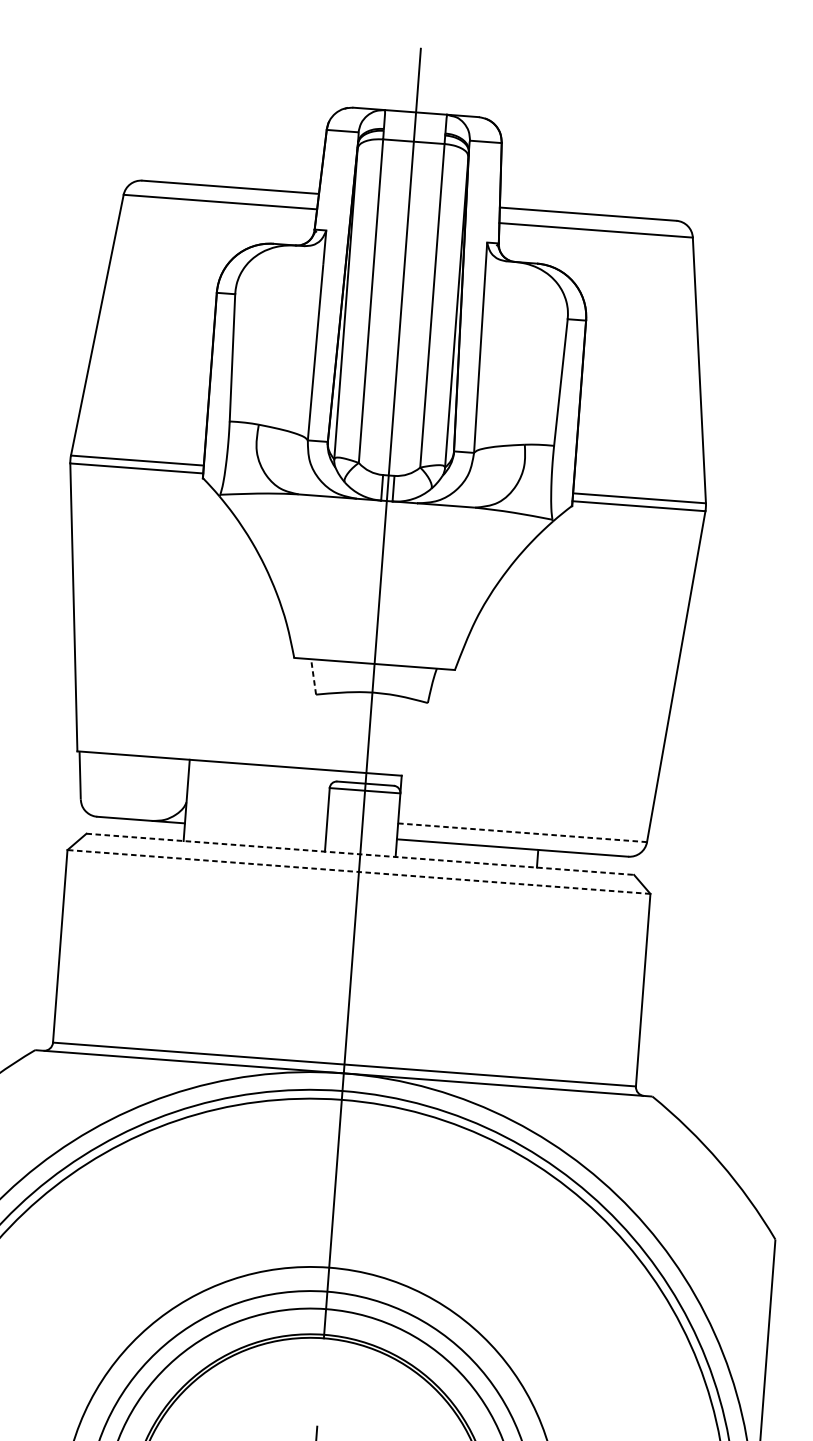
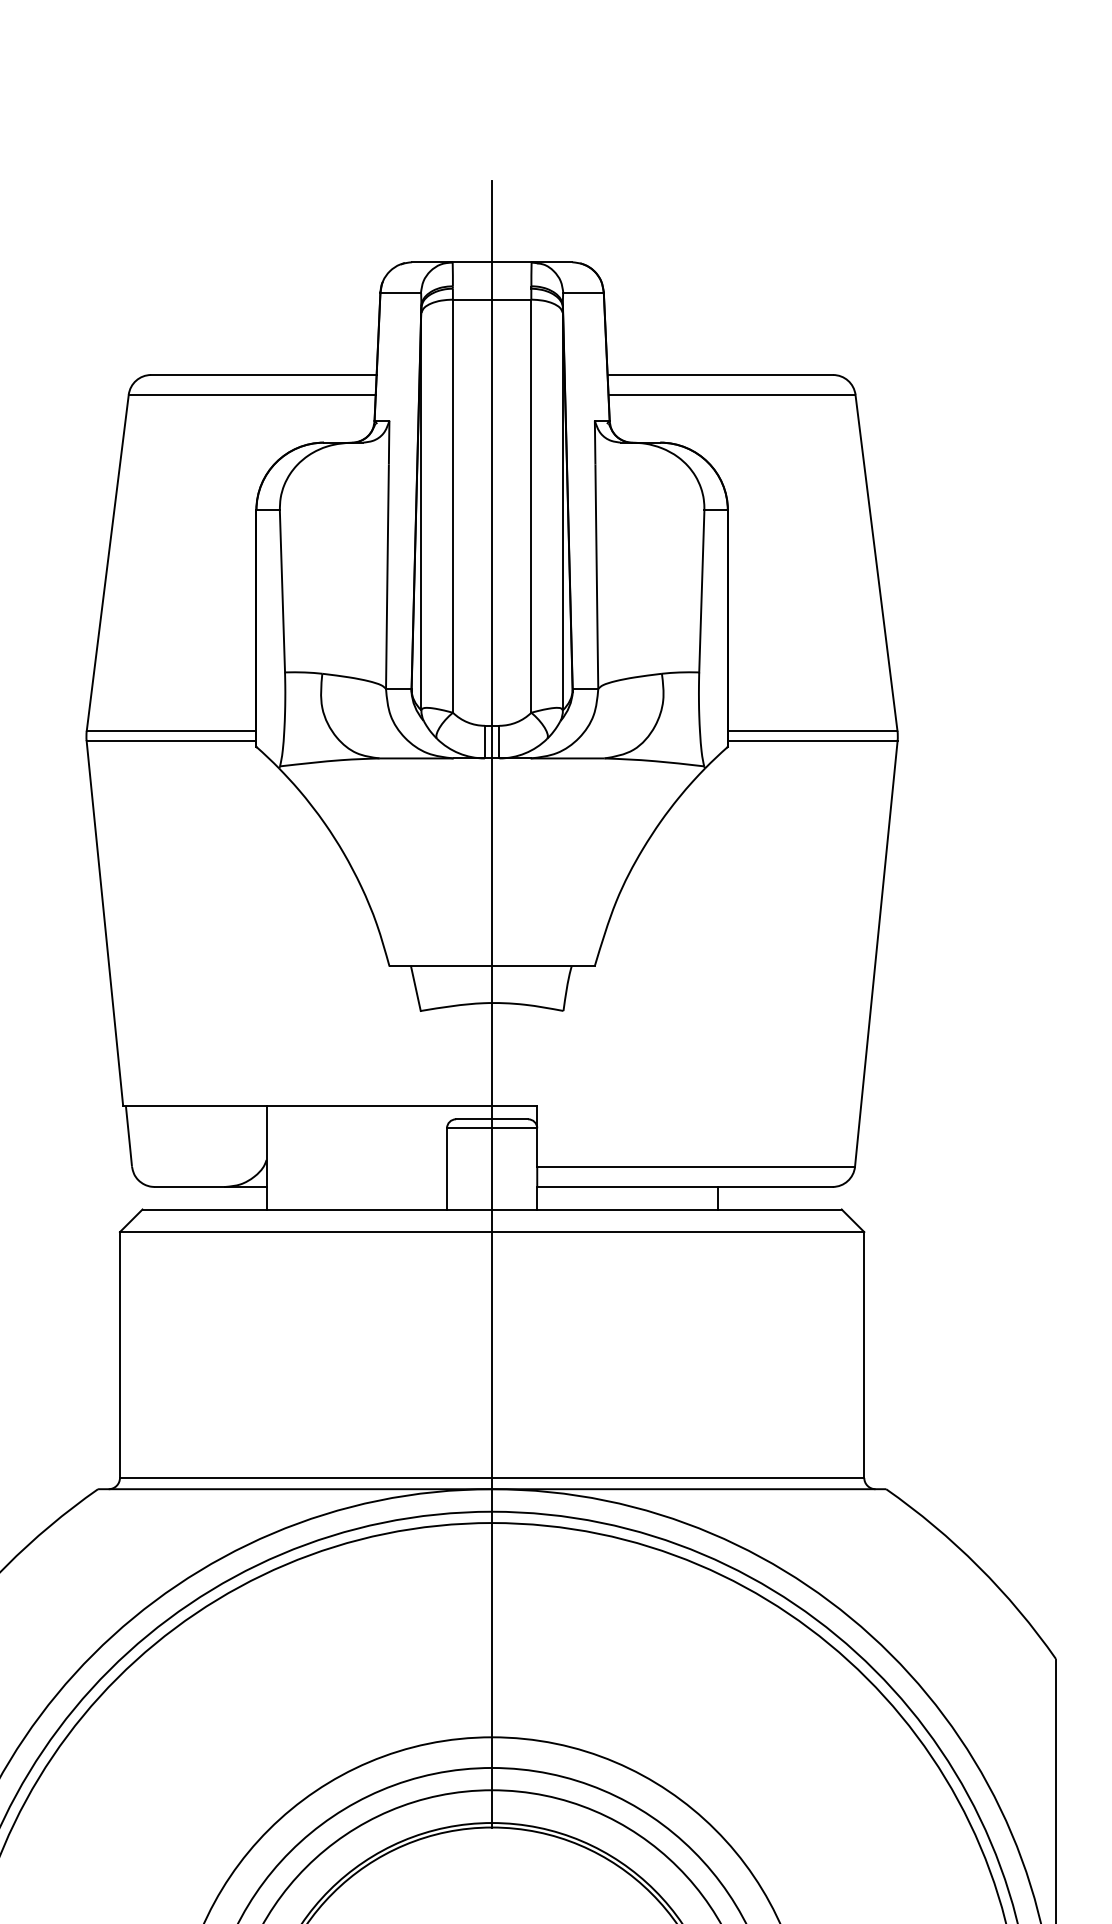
line: (313, 676) -> (415, 988), dashed -> solid
line: (522, 832) -> (696, 1166), dashed -> solid
line: (360, 854) -> (492, 1209), dashed -> solid
line: (358, 872) -> (491, 1232), dashed -> solid

